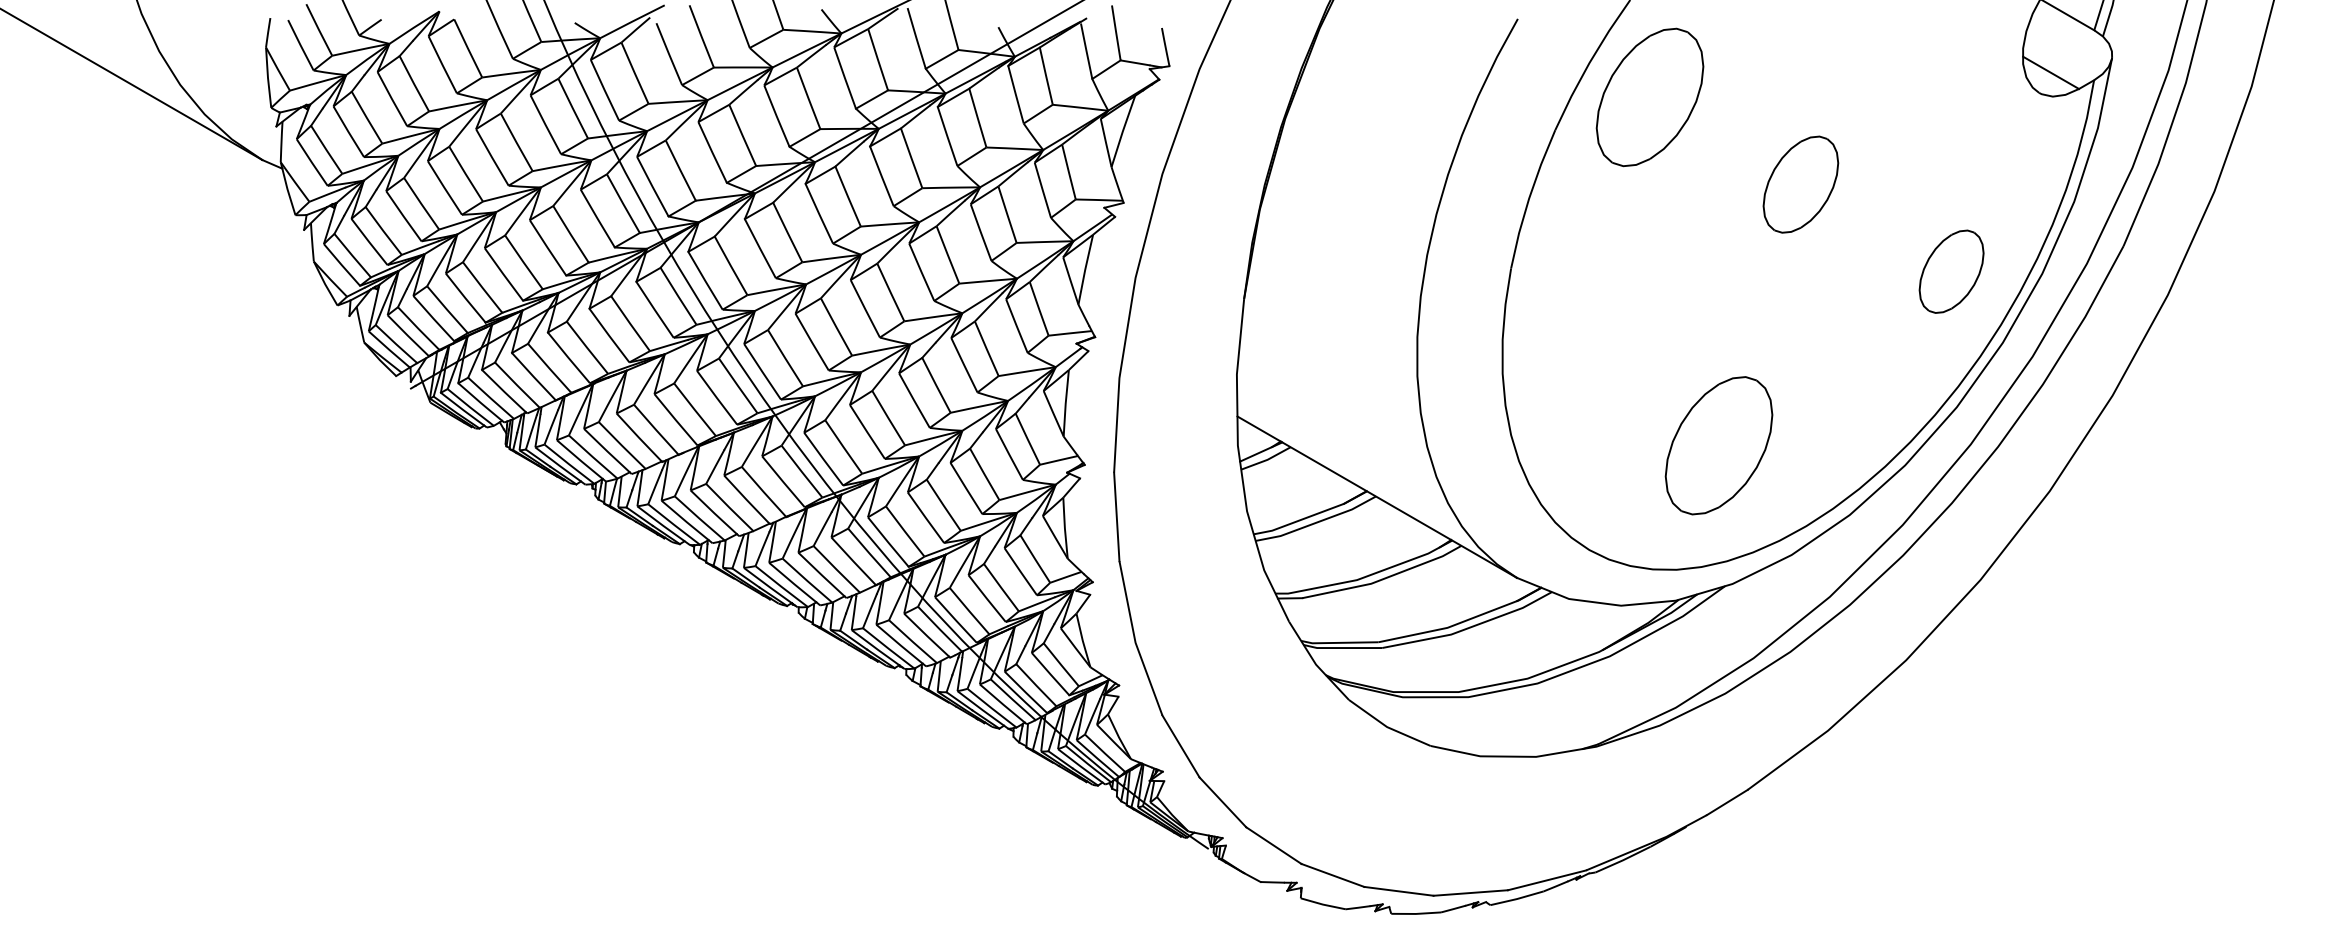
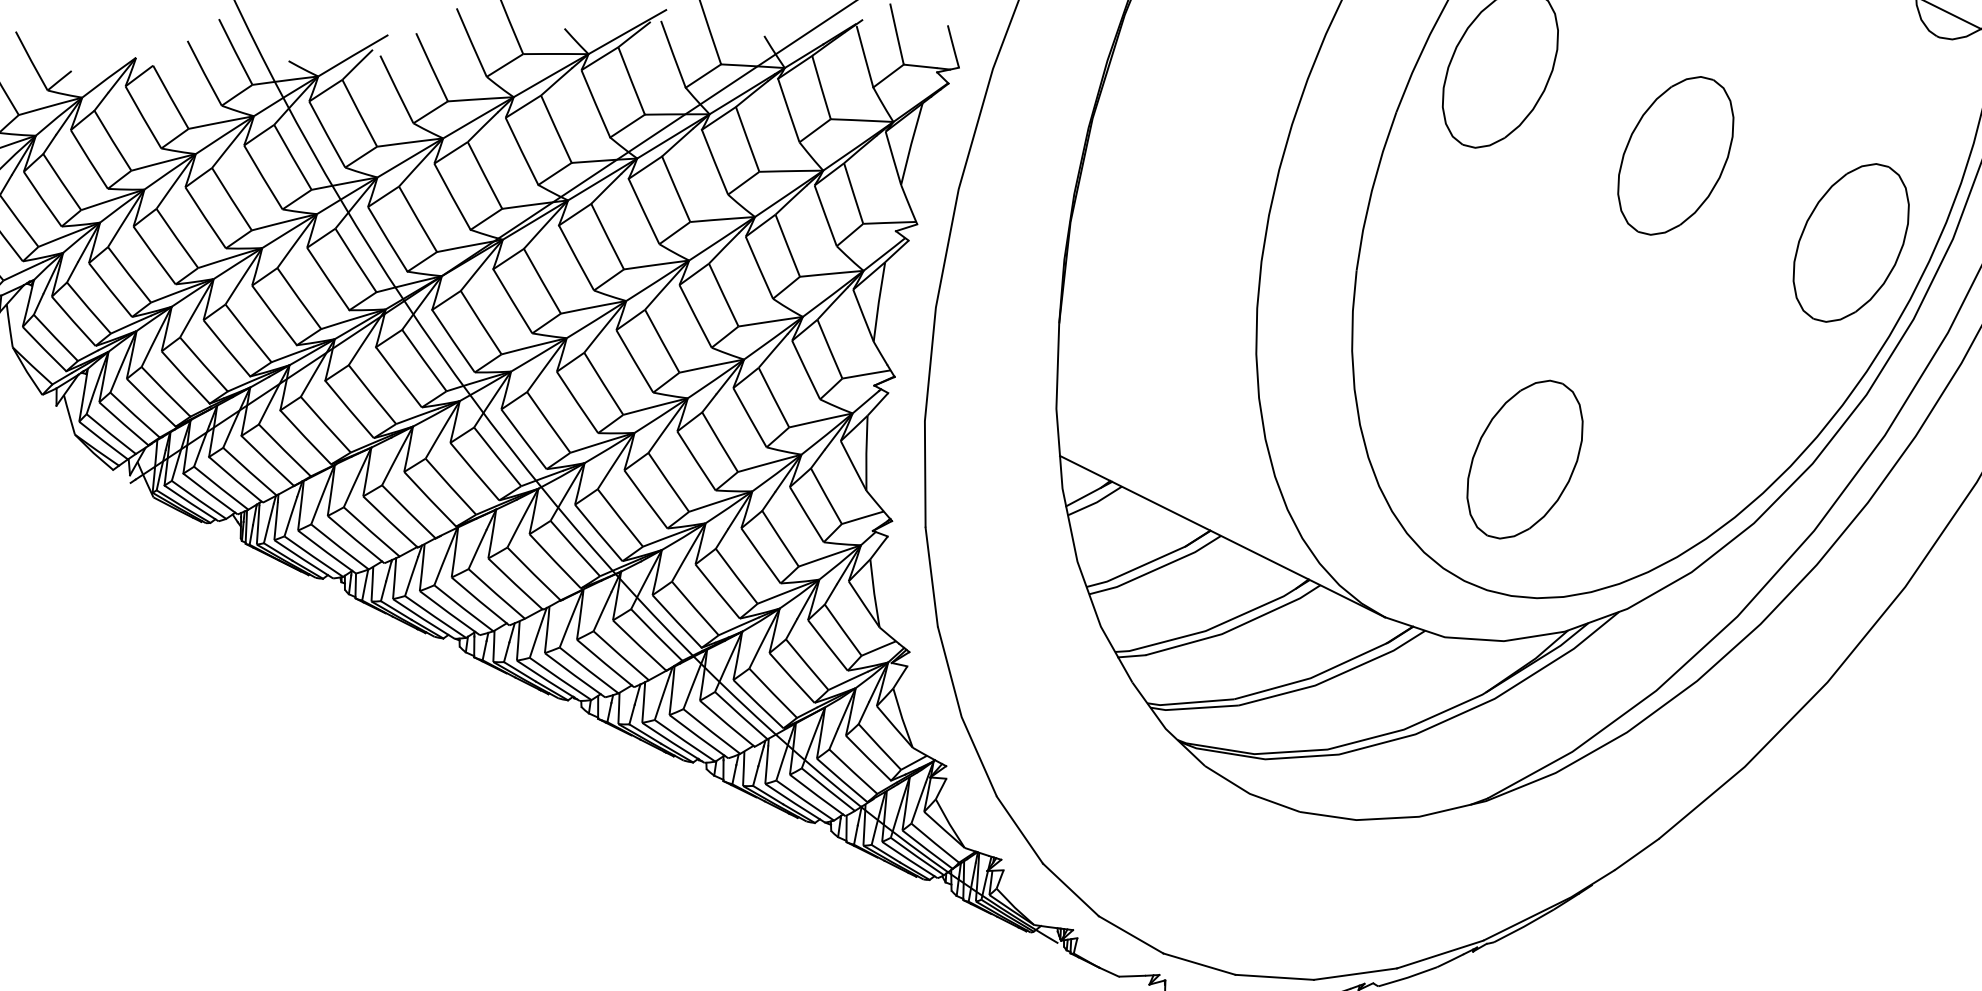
part: (1800, 184) -> (1675, 155), size x1.43
part: (1951, 271) -> (1850, 242), size x1.67
part: (1718, 445) -> (1524, 459), moved

